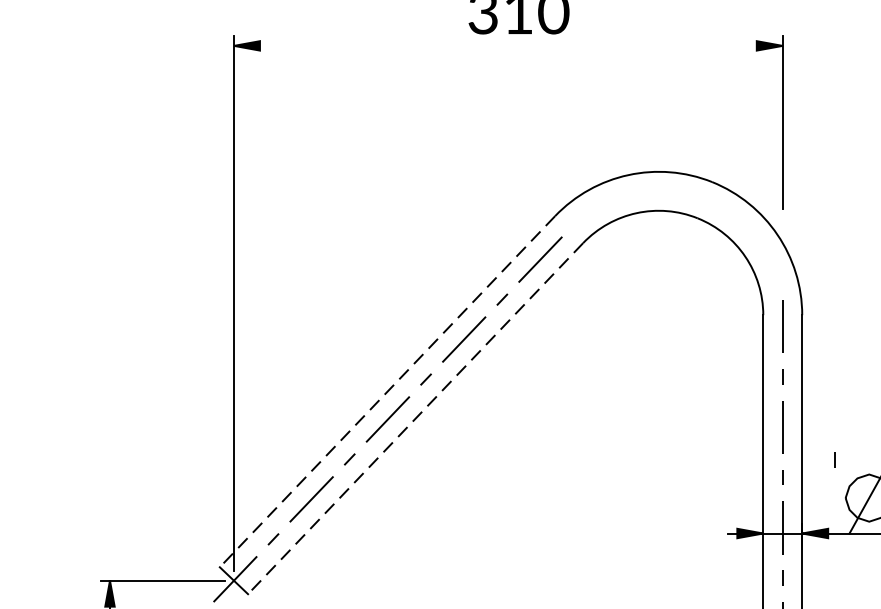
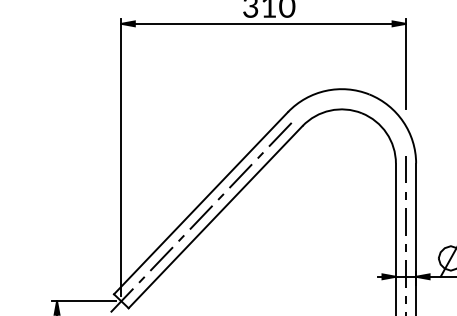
line: (507, 45) -> (263, 23), added
line: (388, 392) -> (201, 203), dashed -> solid
line: (415, 419) -> (215, 217), dashed -> solid
part: (833, 459) -> (432, 238), removed

